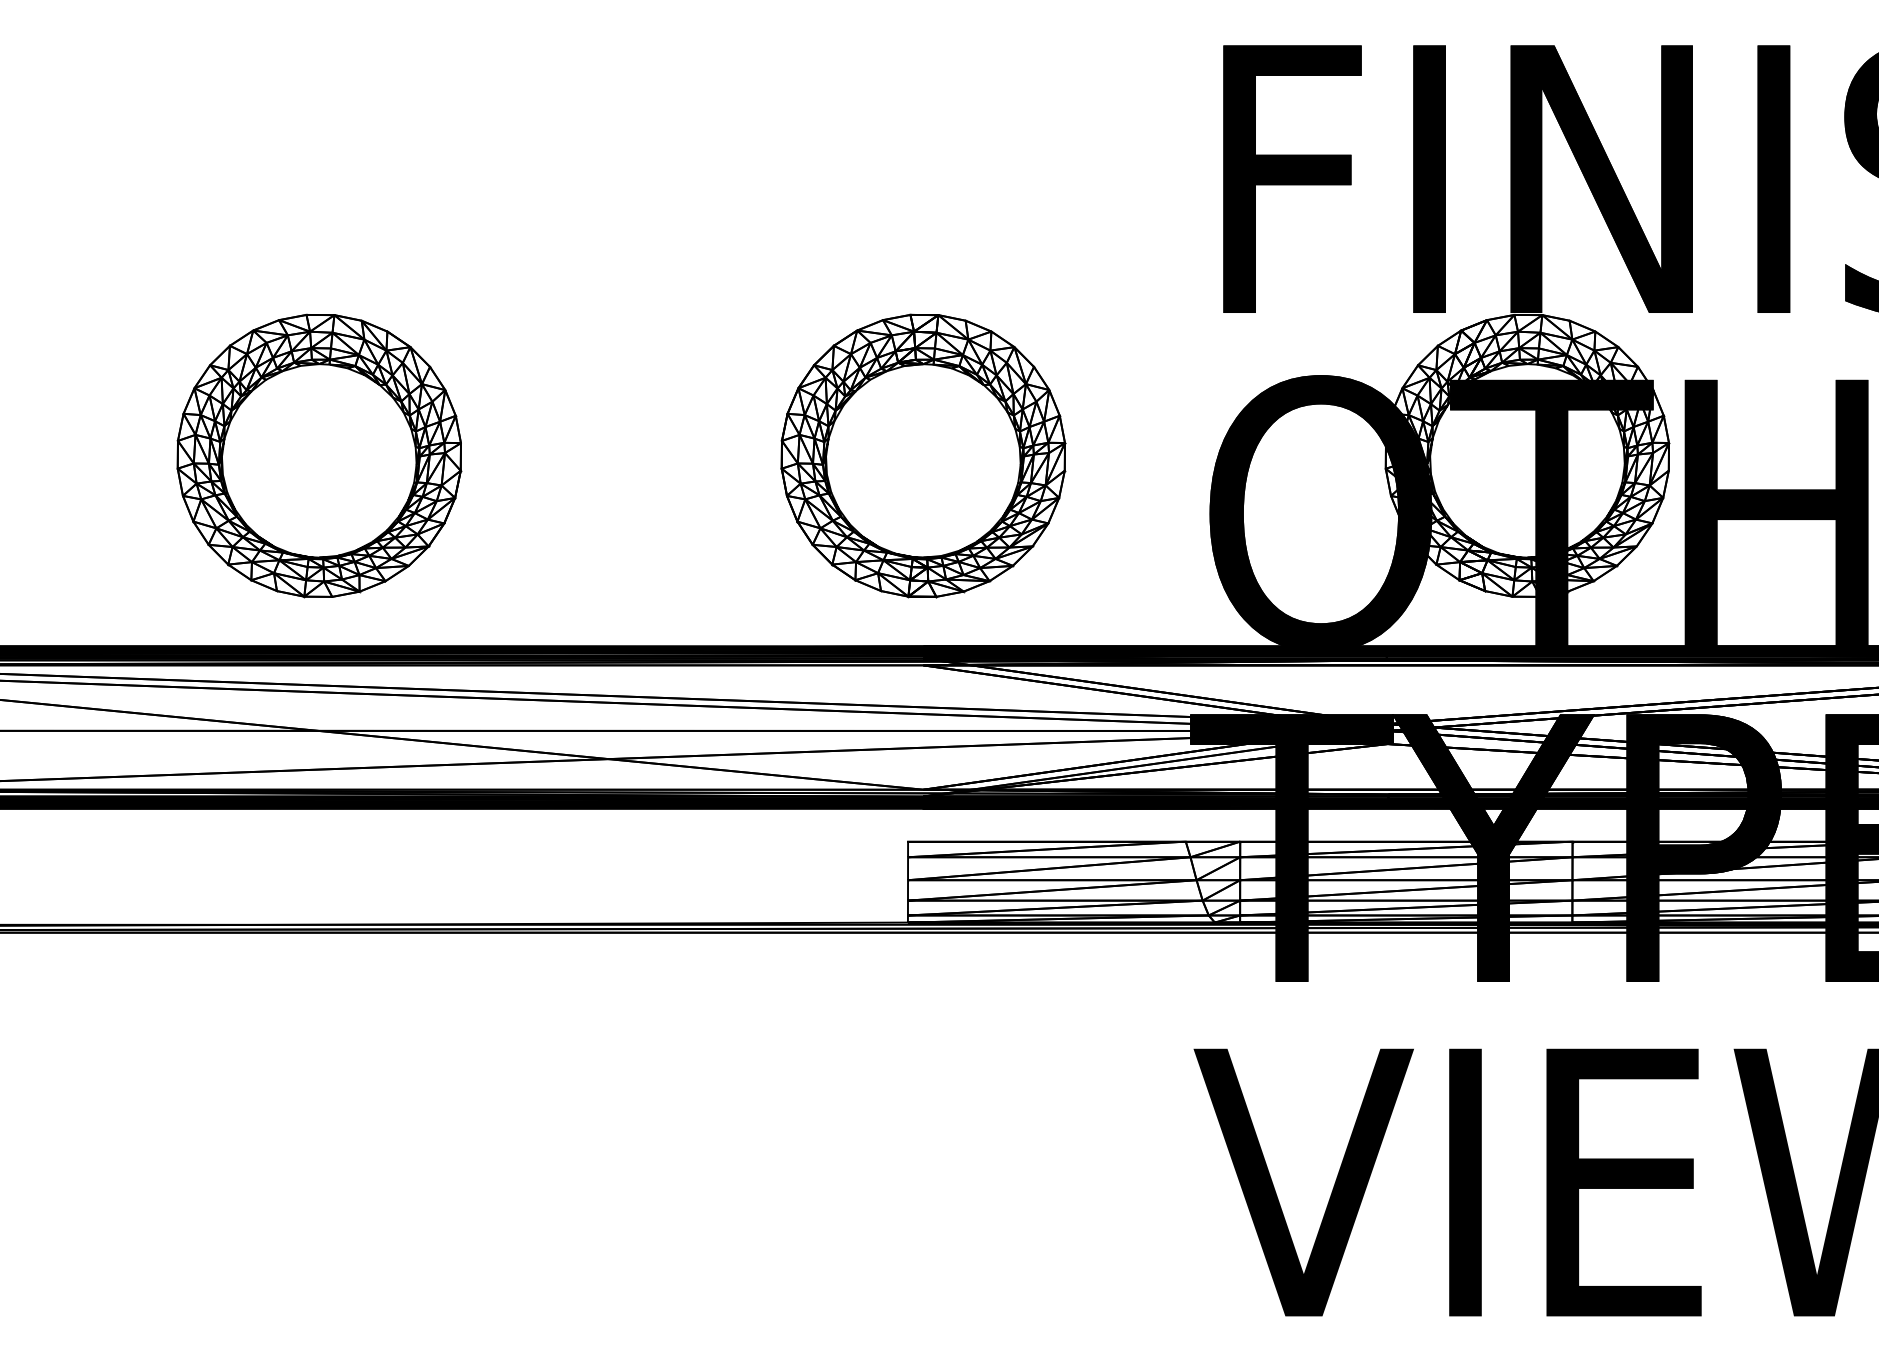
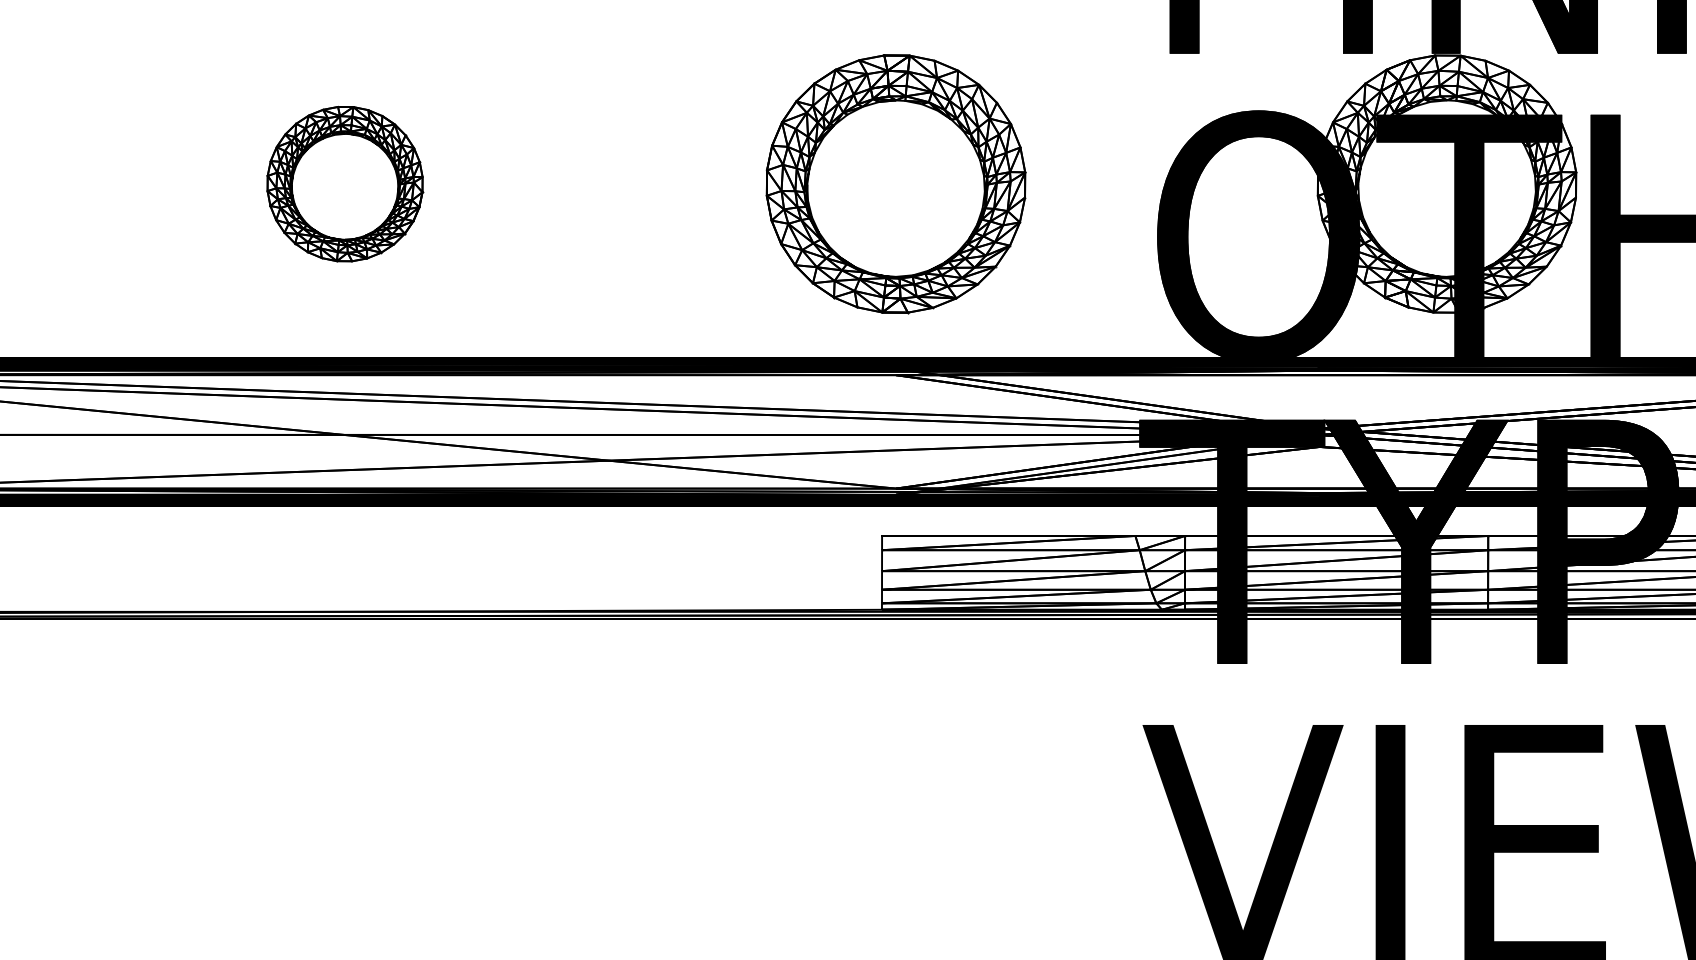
part: (319, 455) -> (345, 183), size x0.6

